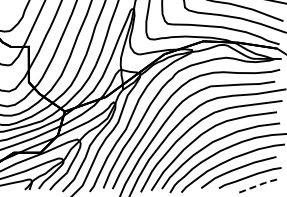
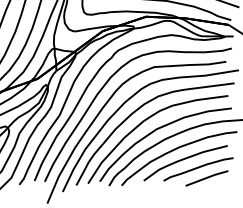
line: (258, 185) -> (207, 177), dashed -> solid

